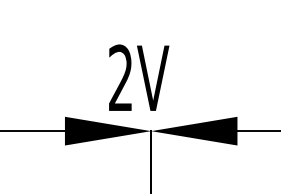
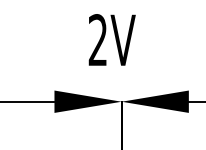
text: (139, 77) -> (112, 39), moved

